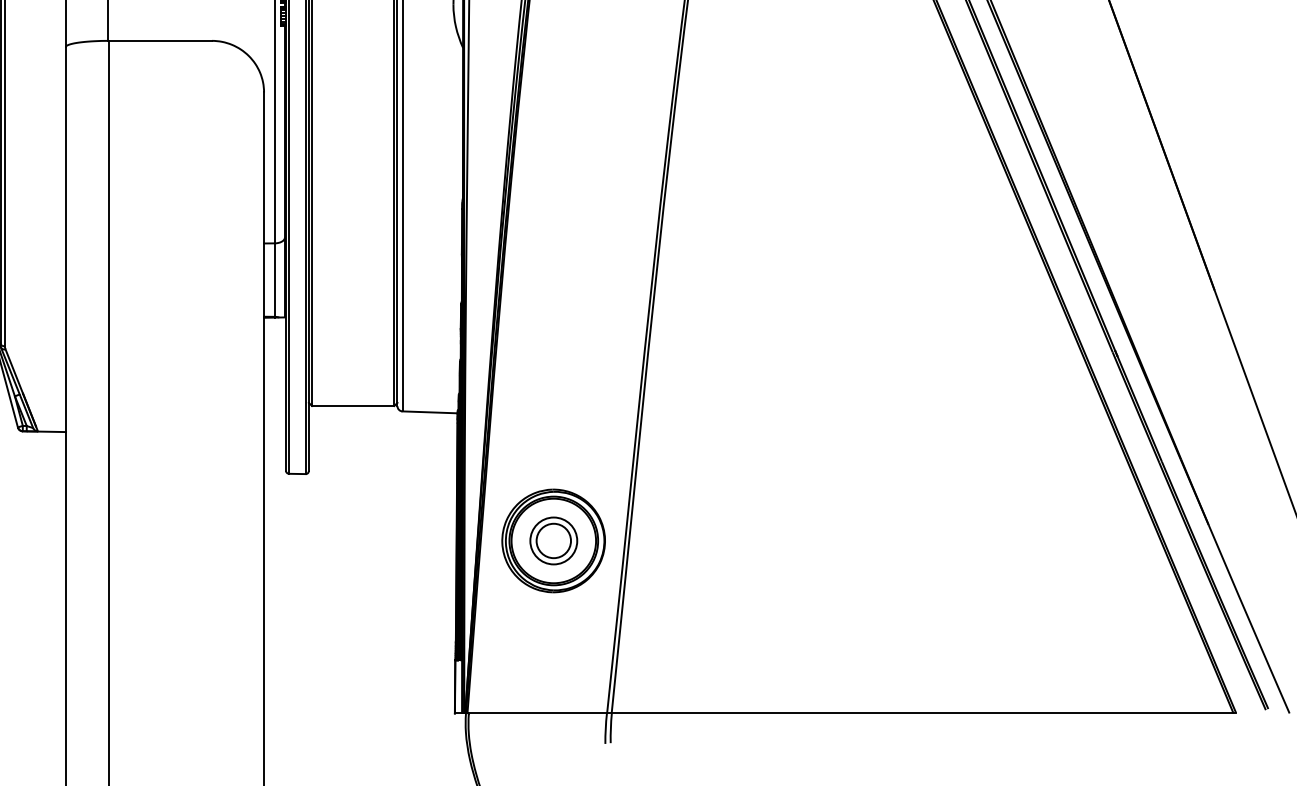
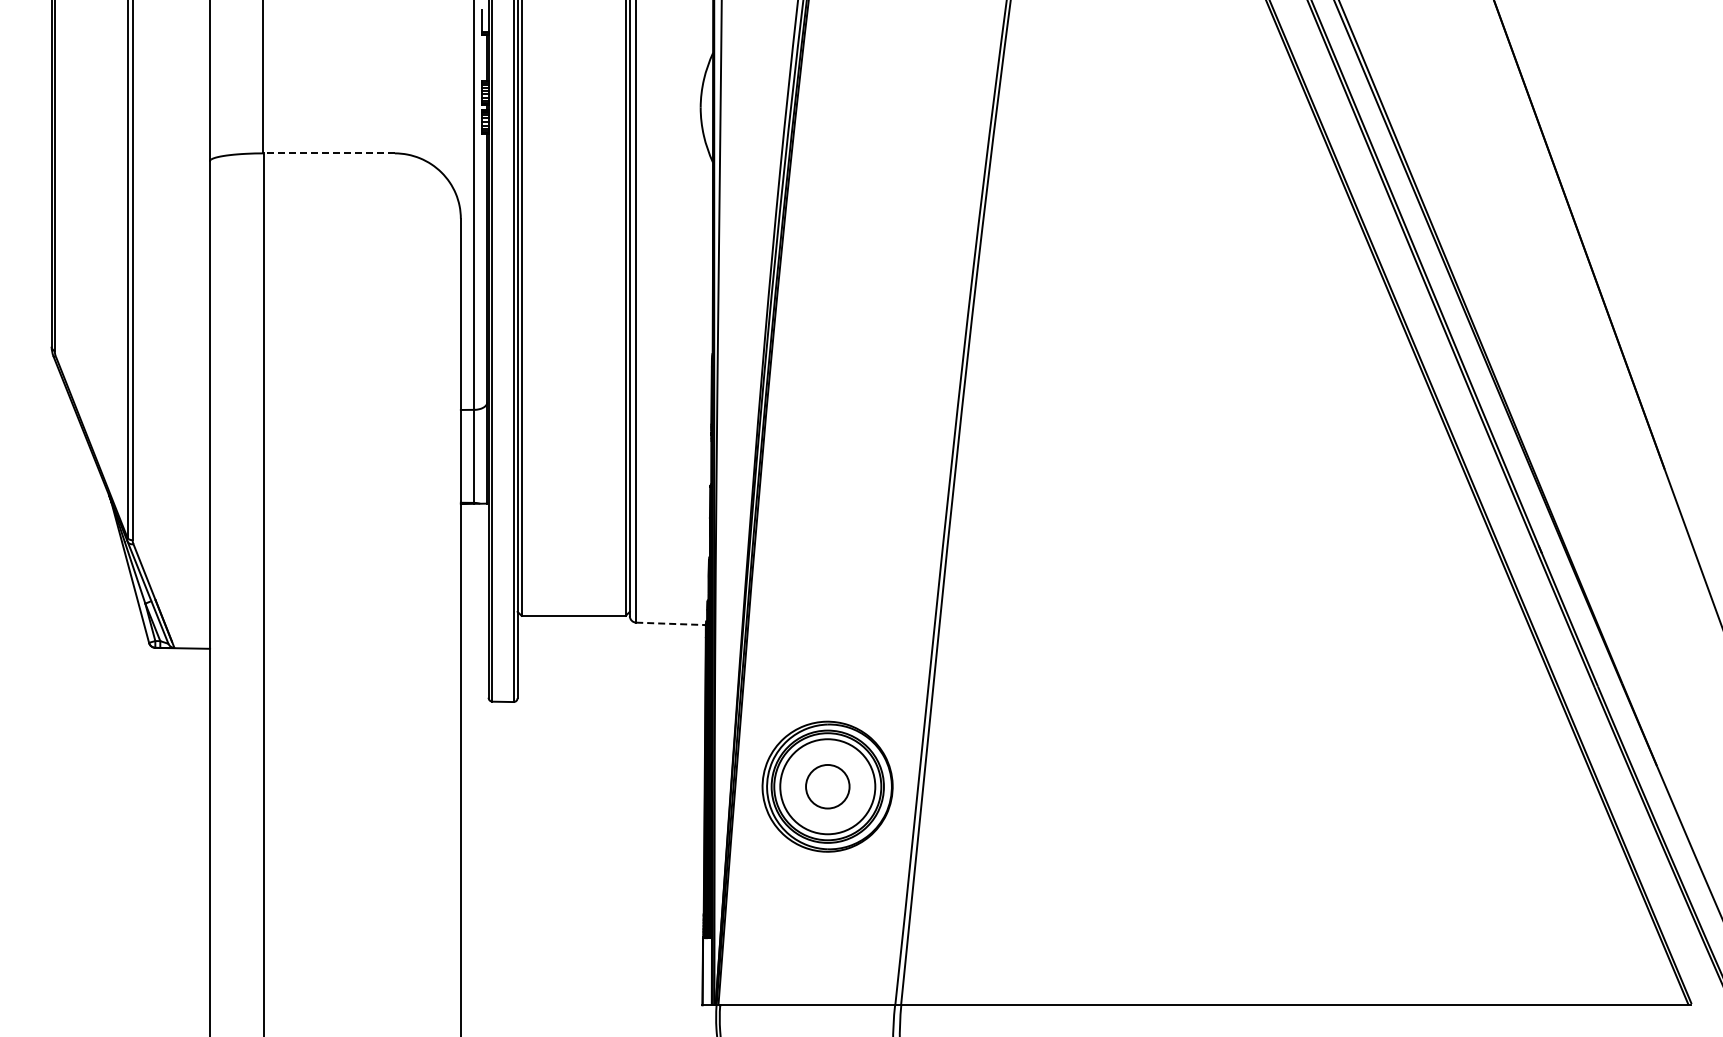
line: (160, 40) -> (329, 153), solid -> dashed
line: (429, 412) -> (670, 623), solid -> dashed
circle: (553, 540) -> (827, 786), size x1.6

